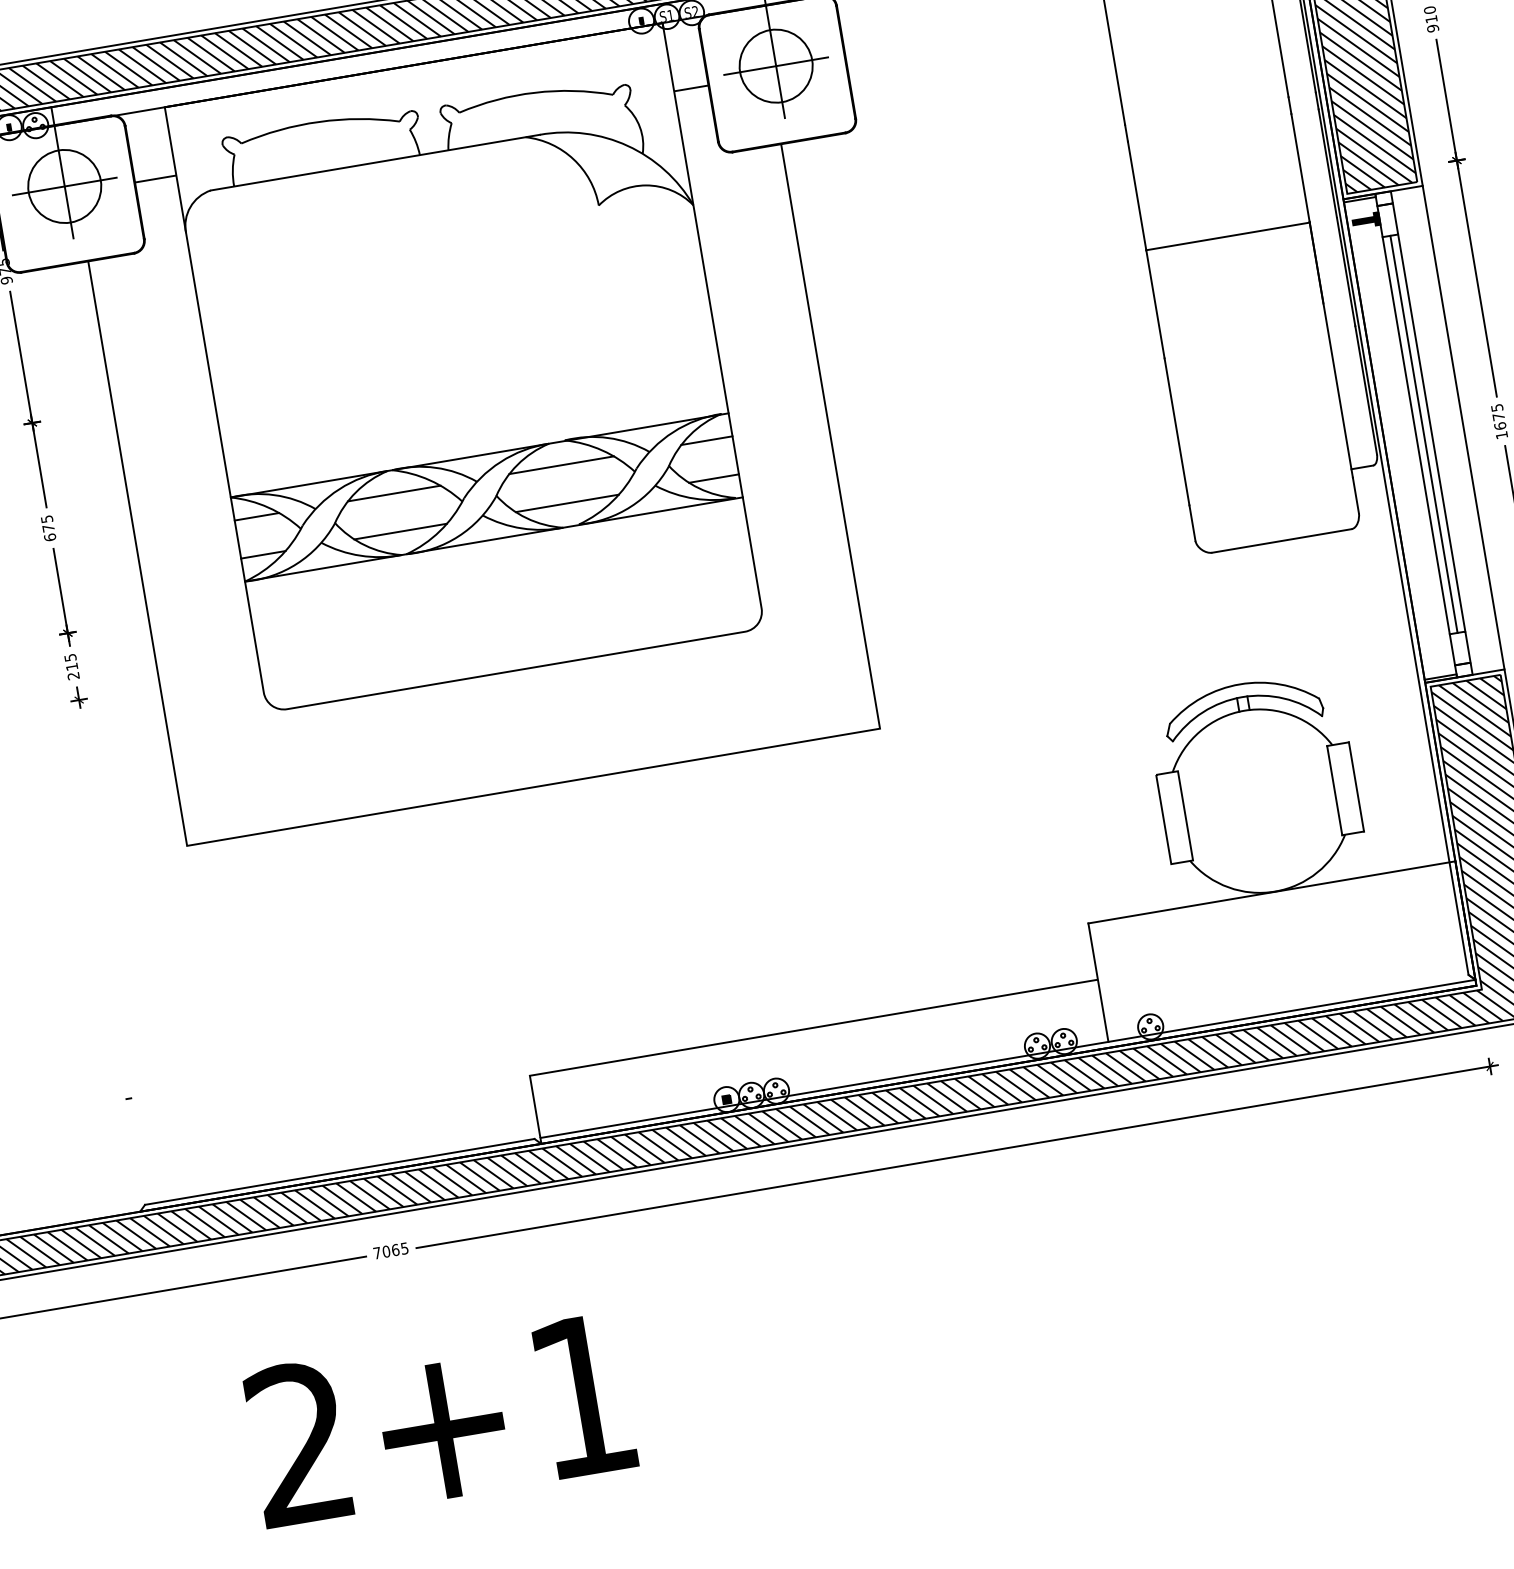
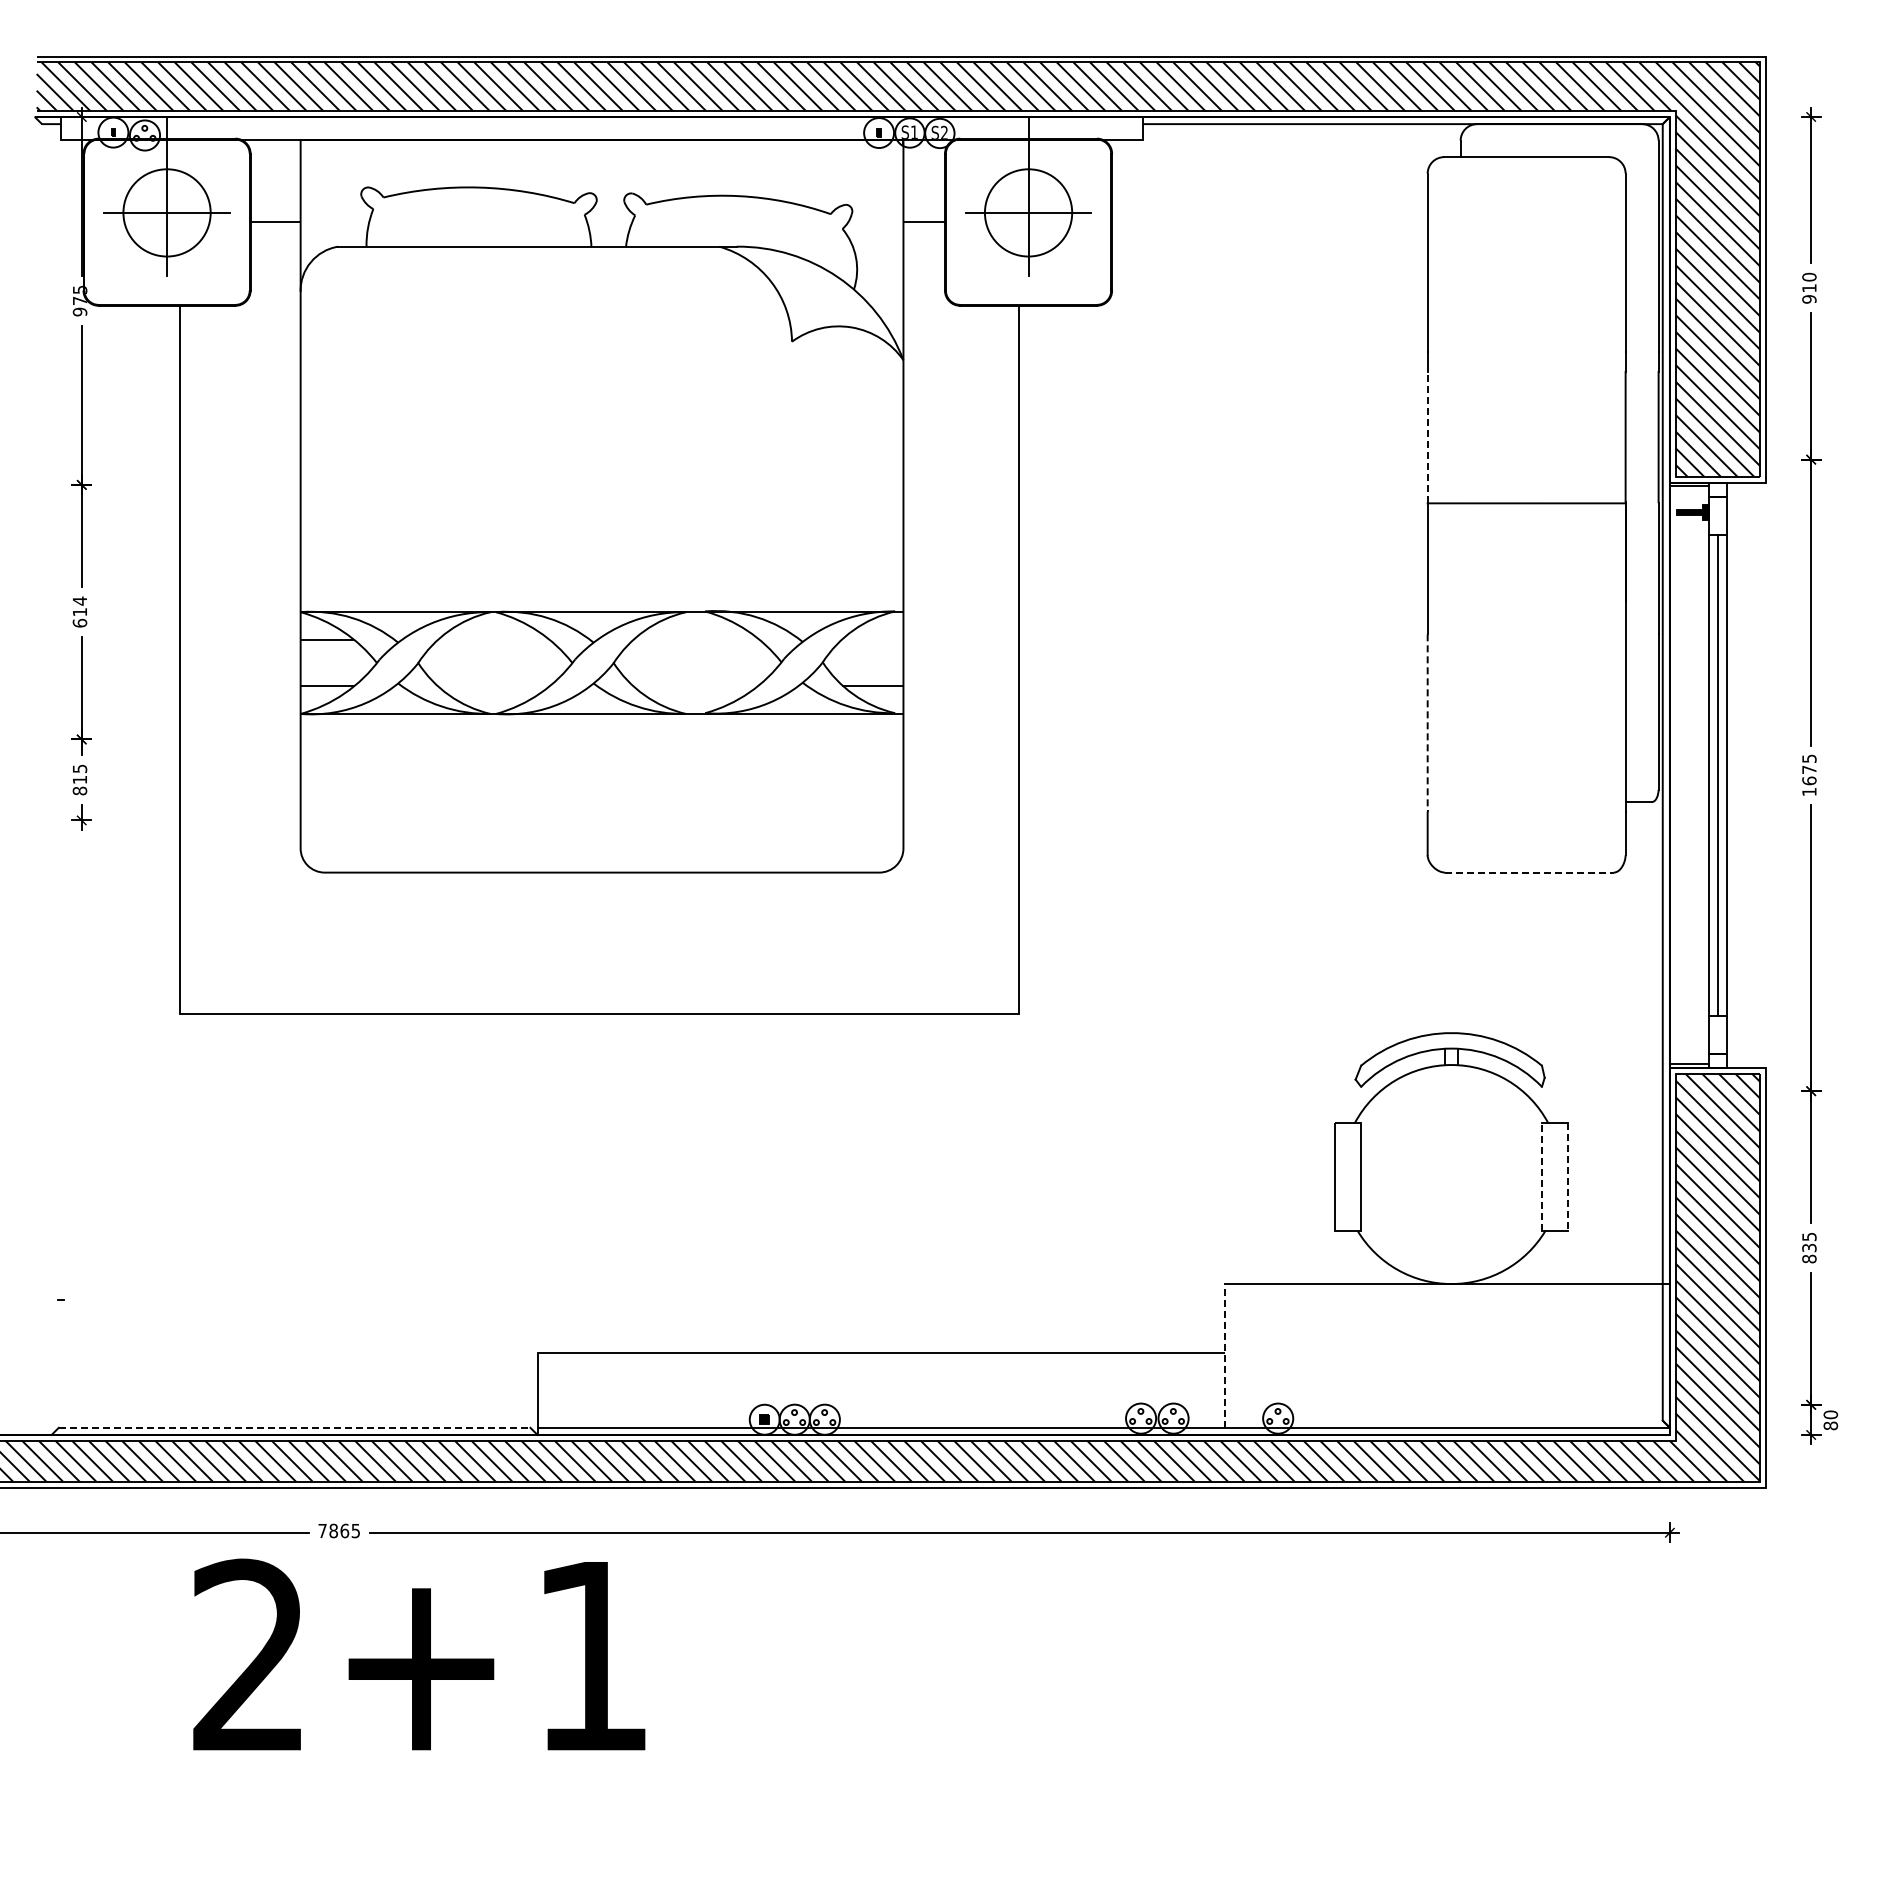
line: (1136, 195) -> (1427, 437), solid -> dashed
line: (1463, 427) -> (1765, 775), removed
line: (1176, 432) -> (1427, 723), solid -> dashed
line: (707, 441) -> (872, 640), removed
line: (561, 465) -> (696, 640), removed
line: (394, 493) -> (493, 640), removed
line: (567, 503) -> (695, 686), removed
text: (48, 523) -> (80, 606), 675 -> 614
line: (400, 531) -> (493, 686), removed
line: (1281, 540) -> (1529, 872), solid -> dashed
text: (73, 675) -> (79, 790), 215 -> 815
line: (1356, 787) -> (1568, 1177), solid -> dashed
line: (1334, 790) -> (1541, 1176), solid -> dashed
line: (1098, 982) -> (1225, 1356), solid -> dashed
line: (339, 1171) -> (294, 1427), solid -> dashed
text: (386, 1251) -> (333, 1530), 7065 -> 7865
text: (440, 1418) -> (419, 1654), moved

